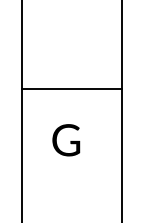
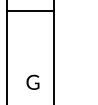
line: (71, 89) -> (30, 11), moved
text: (65, 138) -> (32, 81), moved

